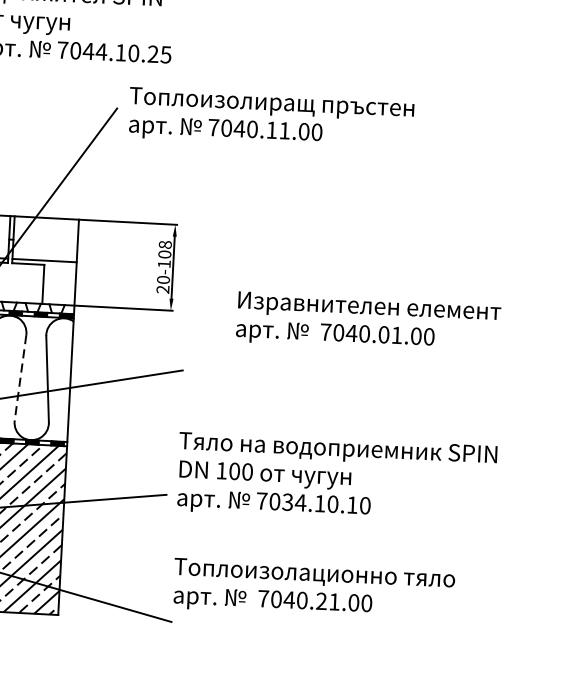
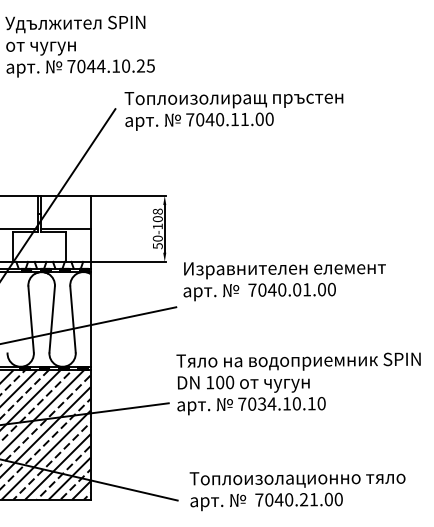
text: (162, 290) -> (157, 246), 20-108 -> 50-108
text: (368, 323) -> (284, 281), moved
line: (20, 377) -> (52, 319), dashed -> solid
text: (313, 590) -> (297, 491), moved

